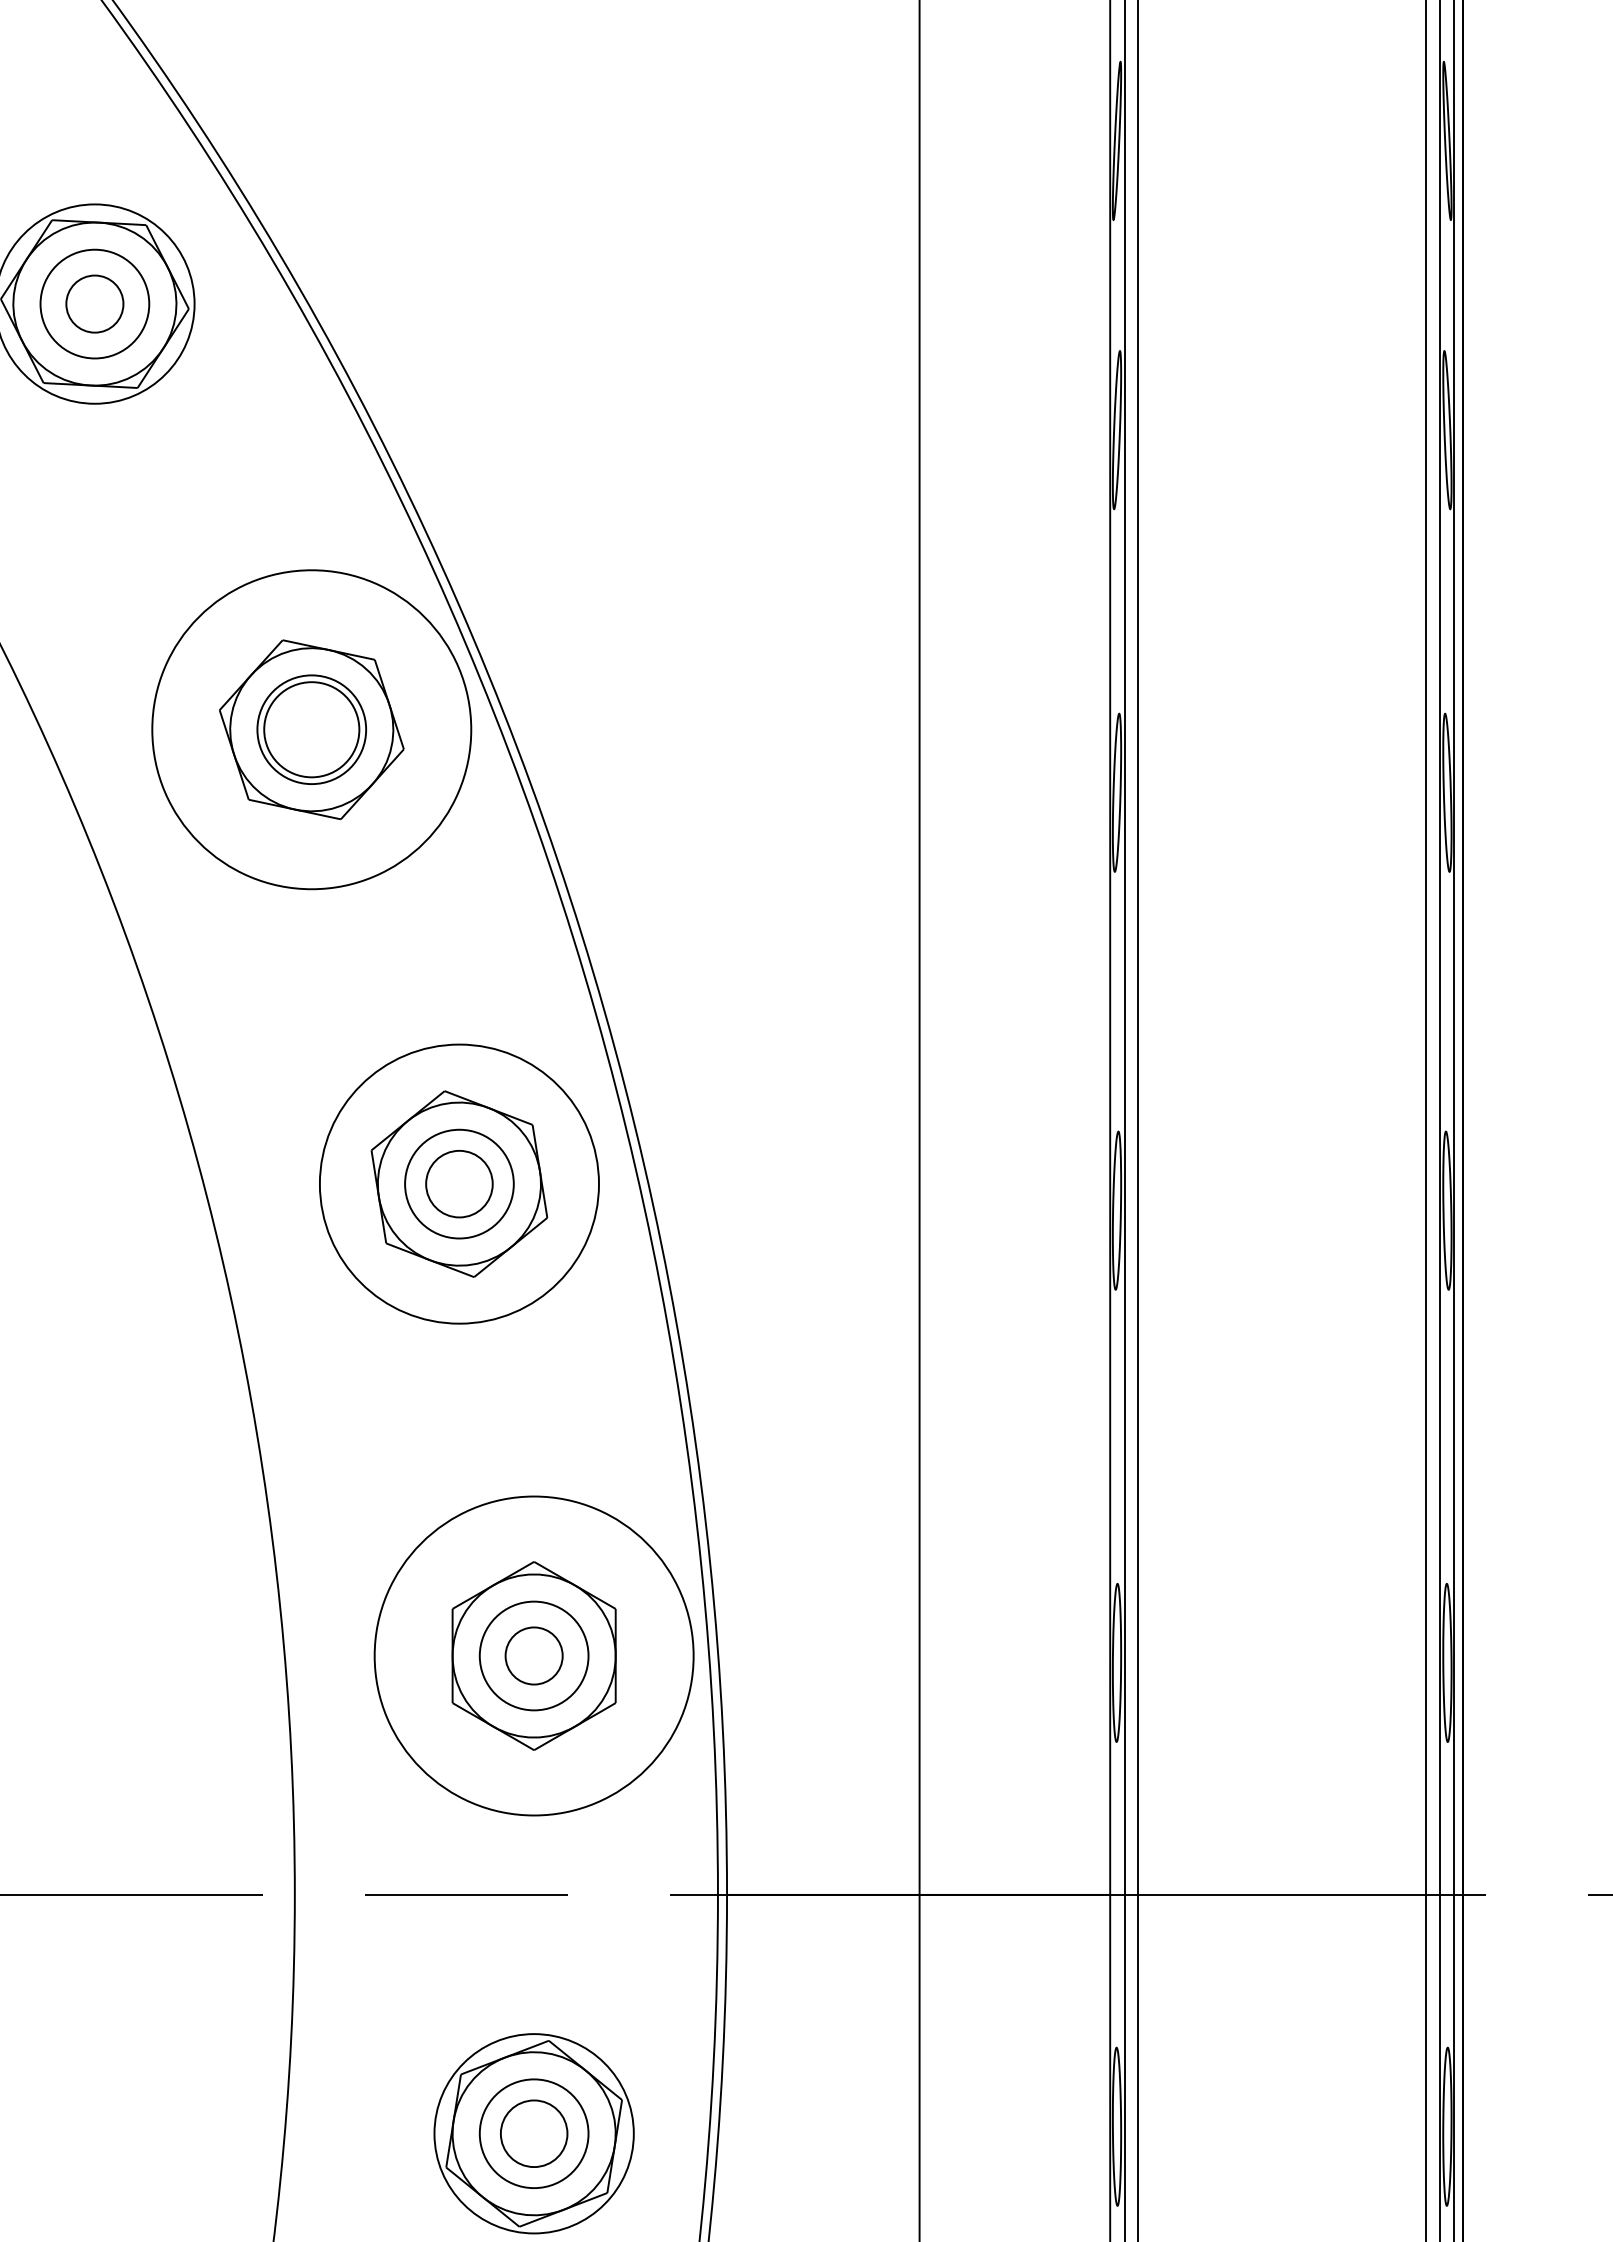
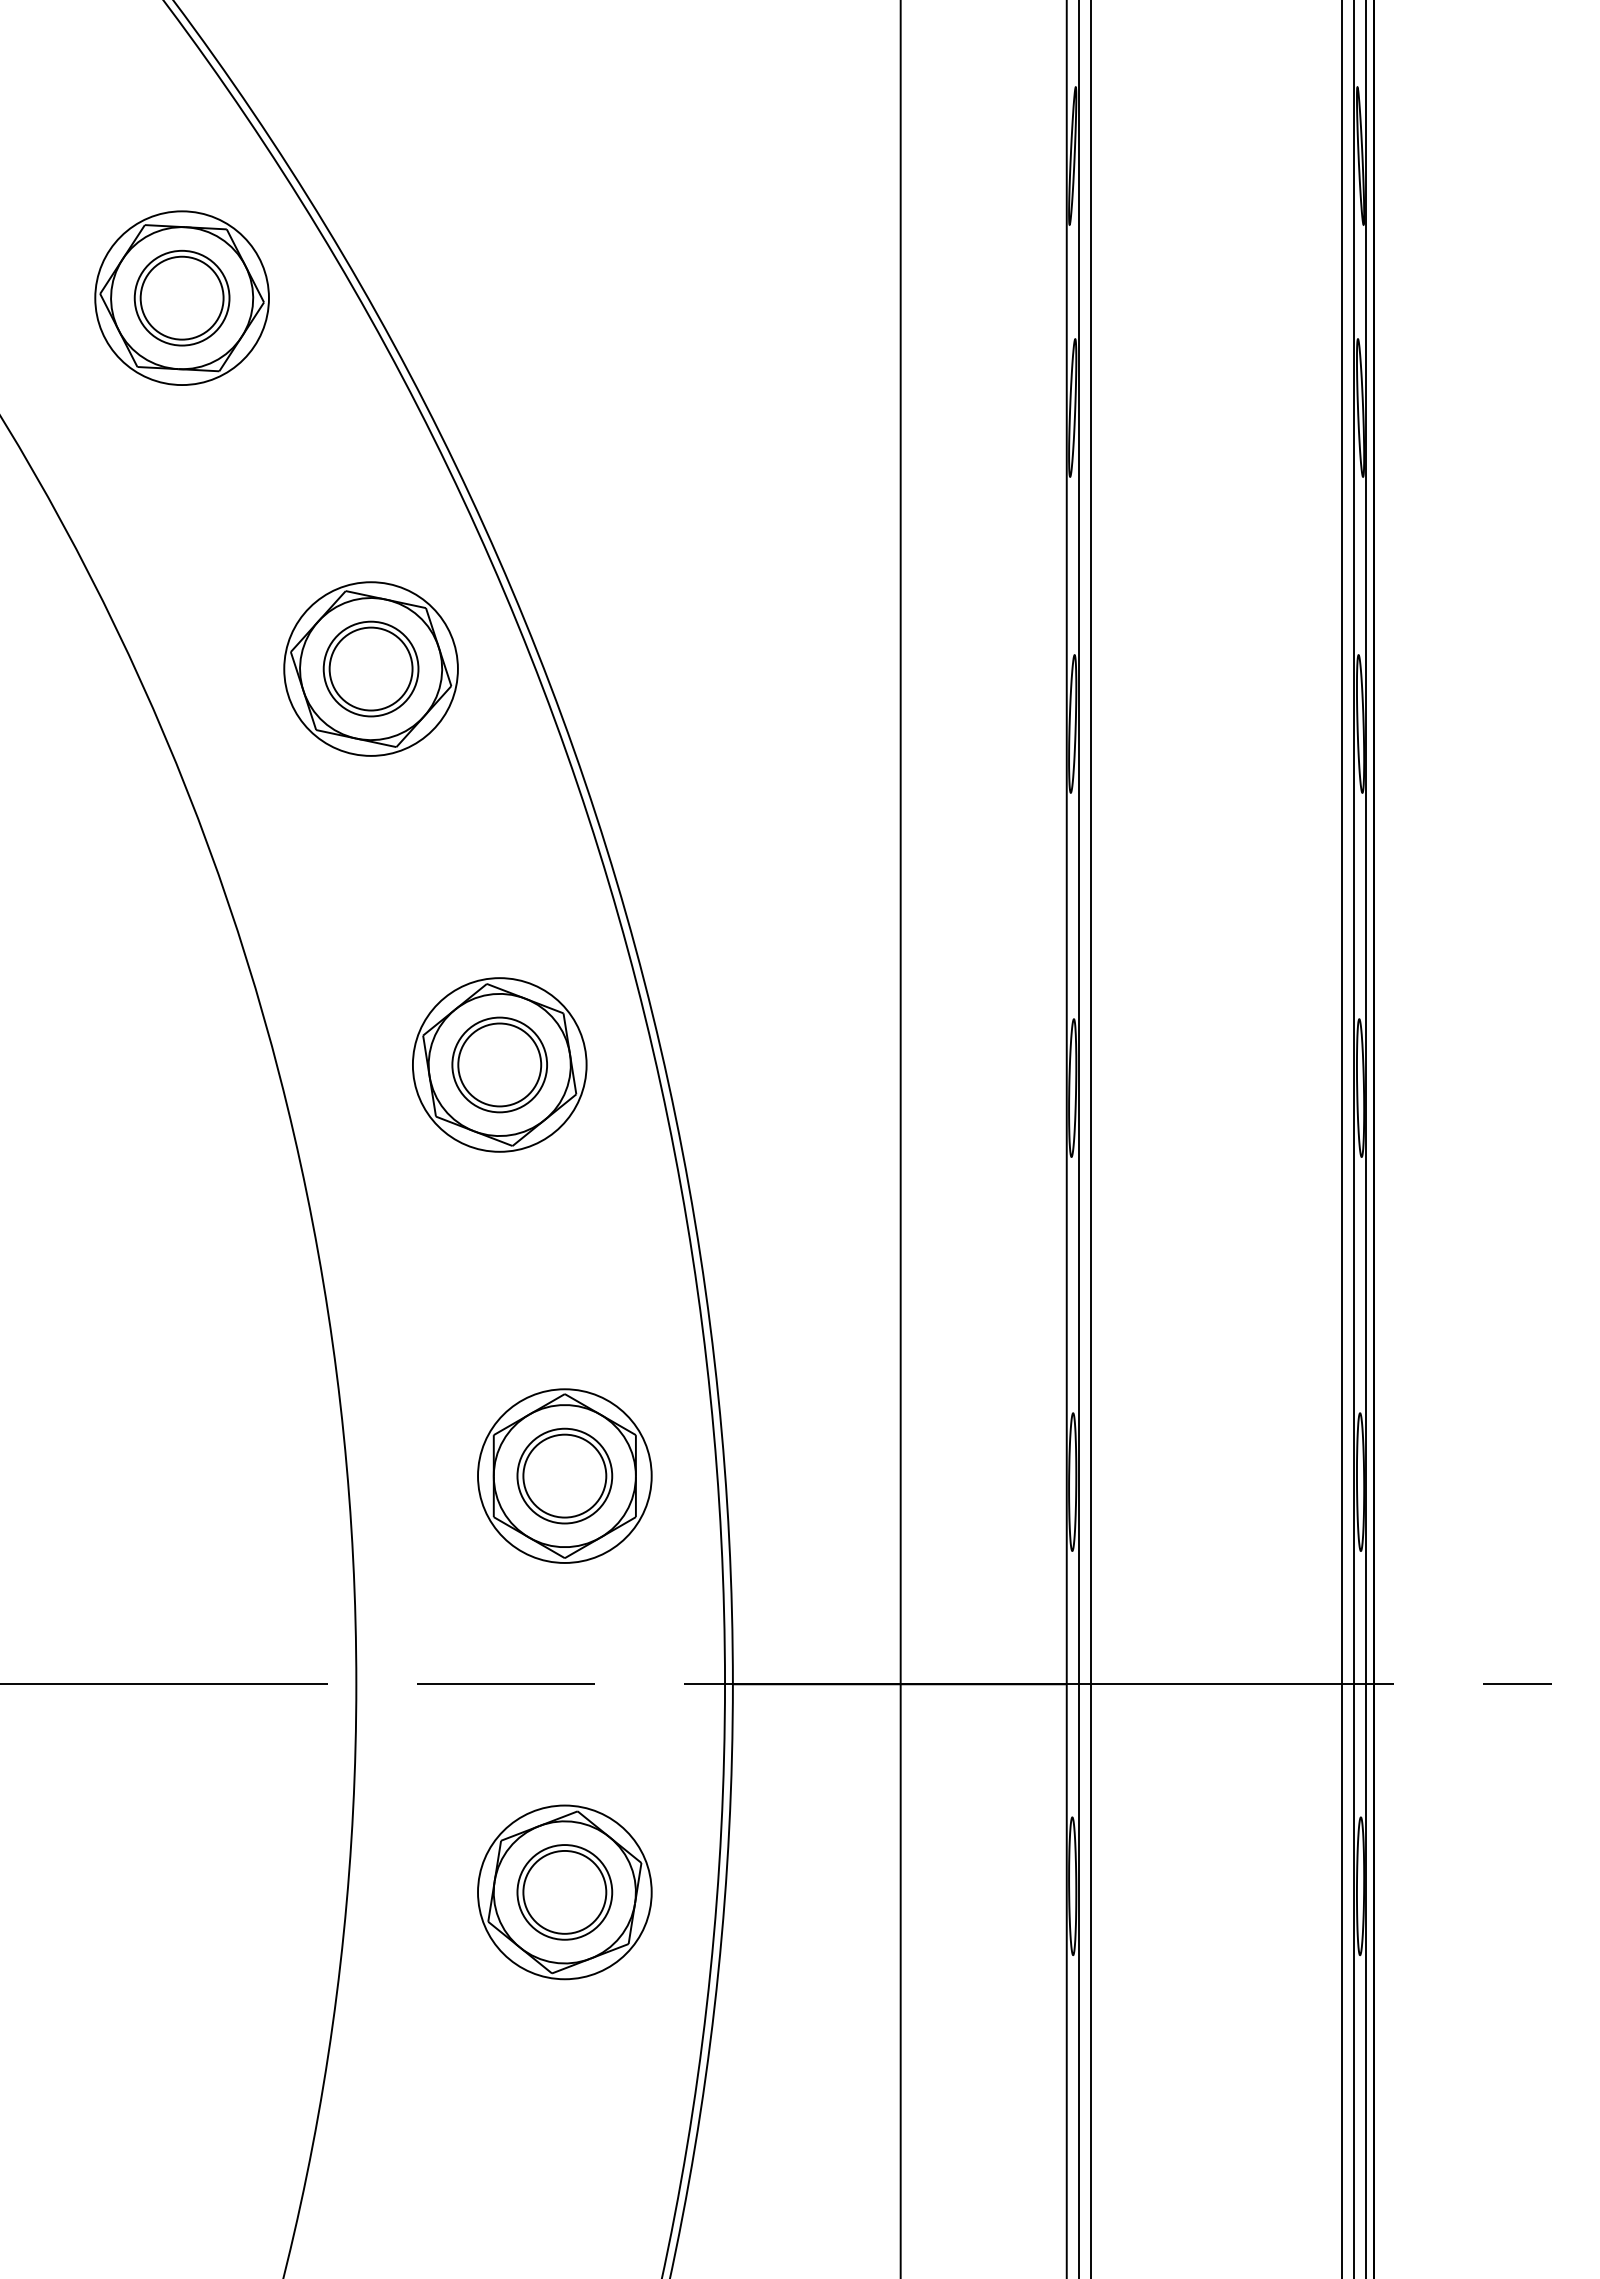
circle: (94, 303) -> (181, 297), size x1.67
circle: (311, 729) -> (370, 668), size x0.62
circle: (459, 1183) -> (499, 1064), size x0.71
circle: (459, 1183) -> (499, 1064), size x1.43
circle: (533, 1655) -> (564, 1475), size x0.62
circle: (533, 1655) -> (564, 1475), size x1.67
circle: (533, 2132) -> (564, 1891), size x1.43

